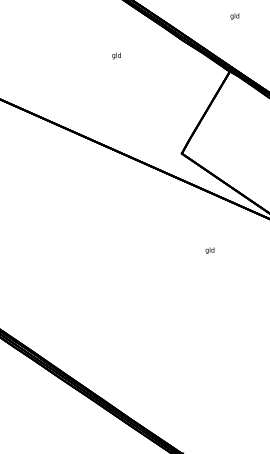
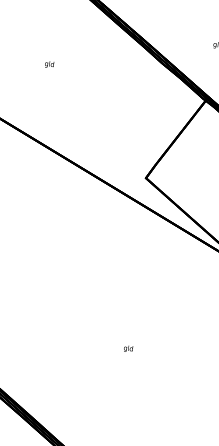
text: (116, 55) -> (49, 64), moved
text: (209, 250) -> (127, 348), moved

